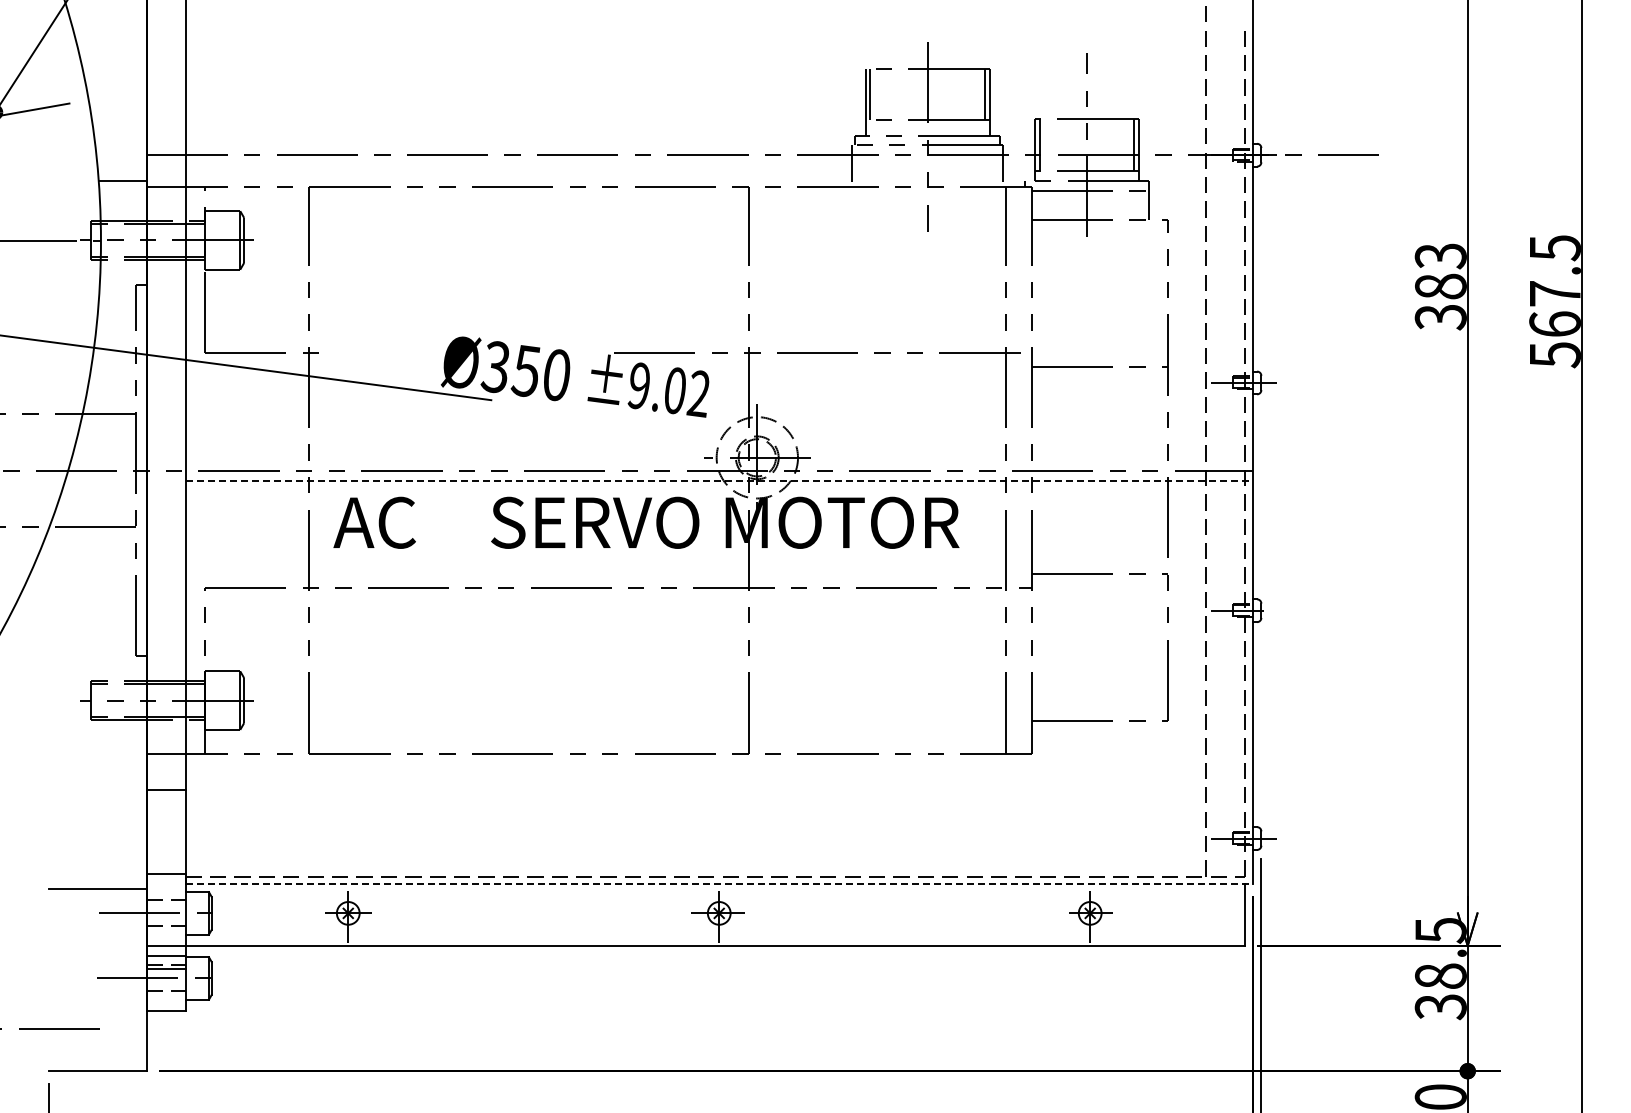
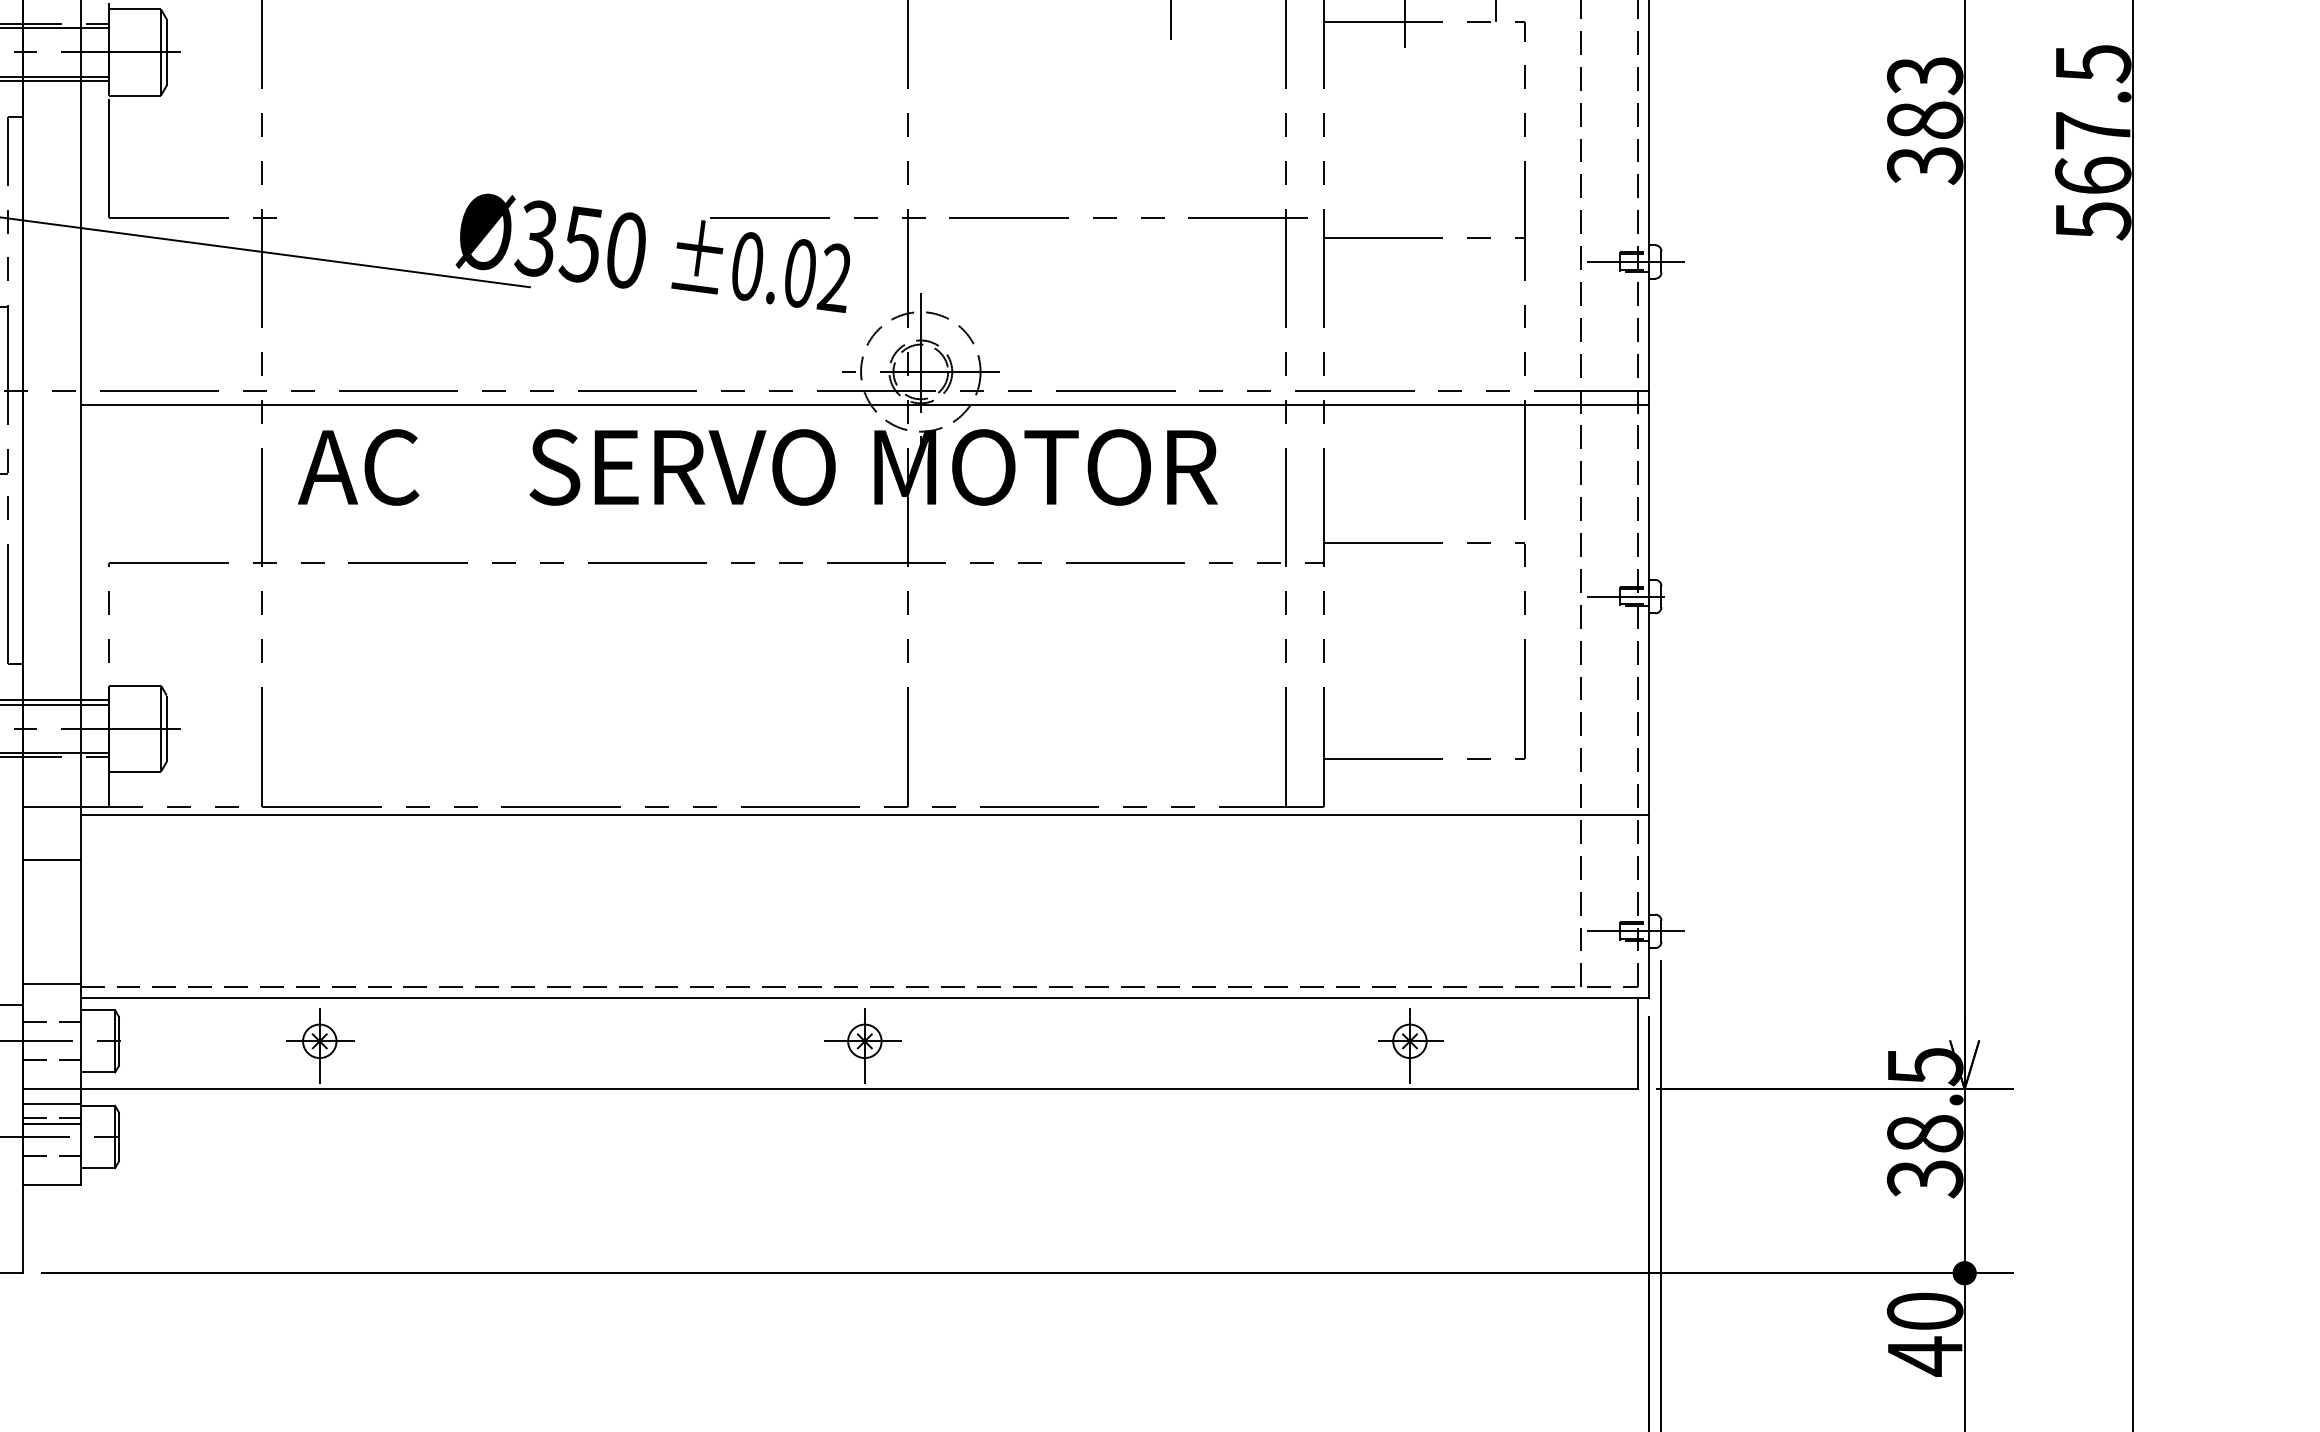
text: (638, 385) -> (746, 265), ±9.02 -> ±0.02
line: (719, 480) -> (865, 405), dashed -> solid
line: (718, 759) -> (863, 815), added
line: (719, 884) -> (865, 998), dashed -> solid

